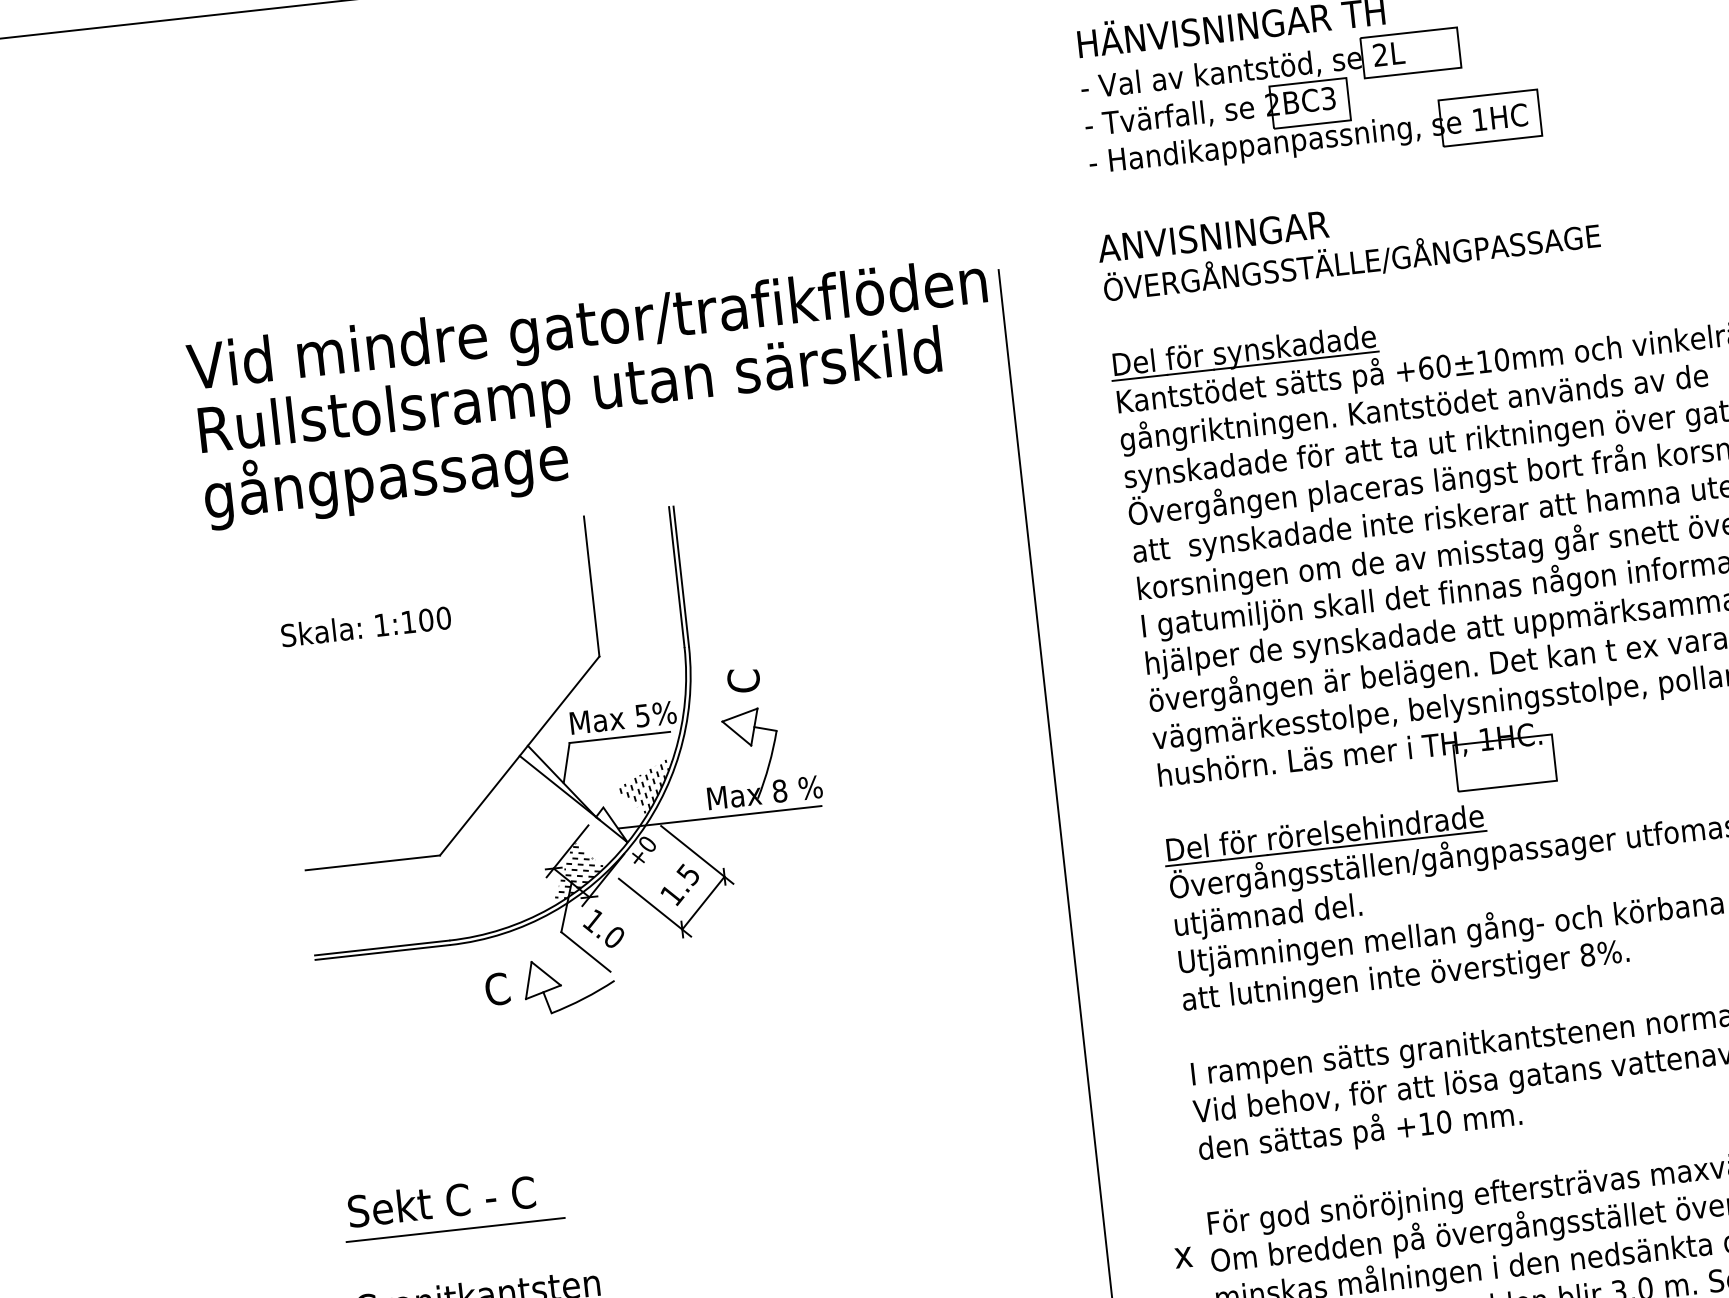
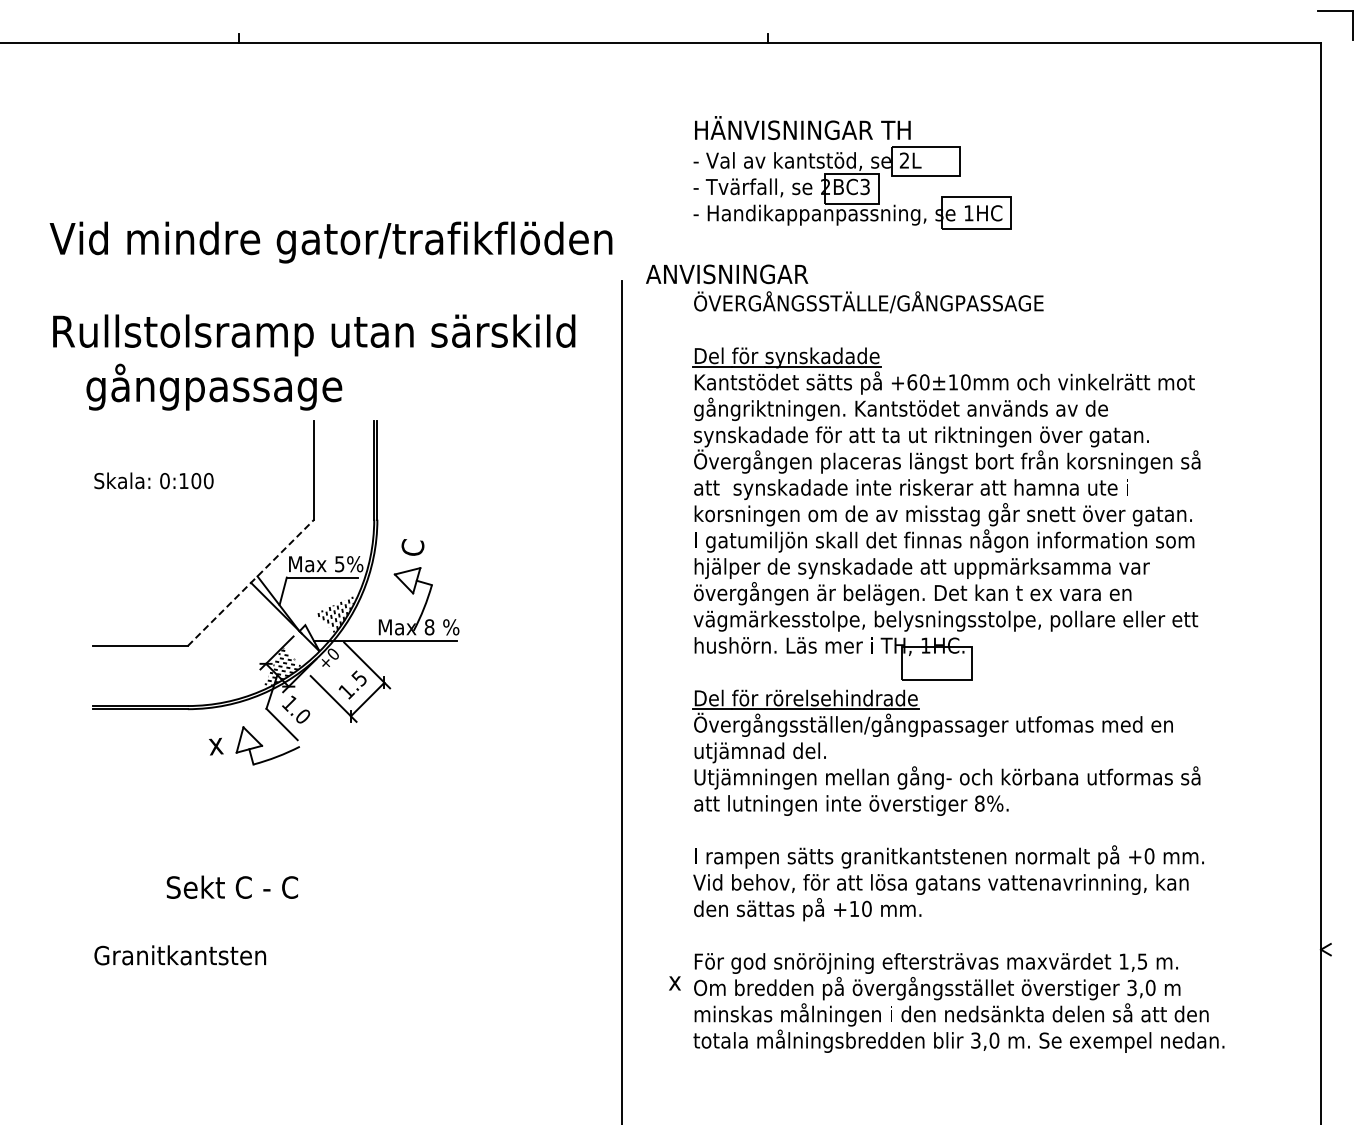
text: (1213, 236) -> (727, 274), moved
text: (586, 329) -> (330, 242), moved
text: (386, 477) -> (214, 386), moved
text: (381, 625) -> (164, 481), 1:100 -> 0:100
line: (520, 755) -> (251, 582), solid -> dashed
text: (497, 989) -> (217, 743), C -> x
text: (440, 1200) -> (231, 886), moved
line: (455, 1230) -> (169, 908), removed

